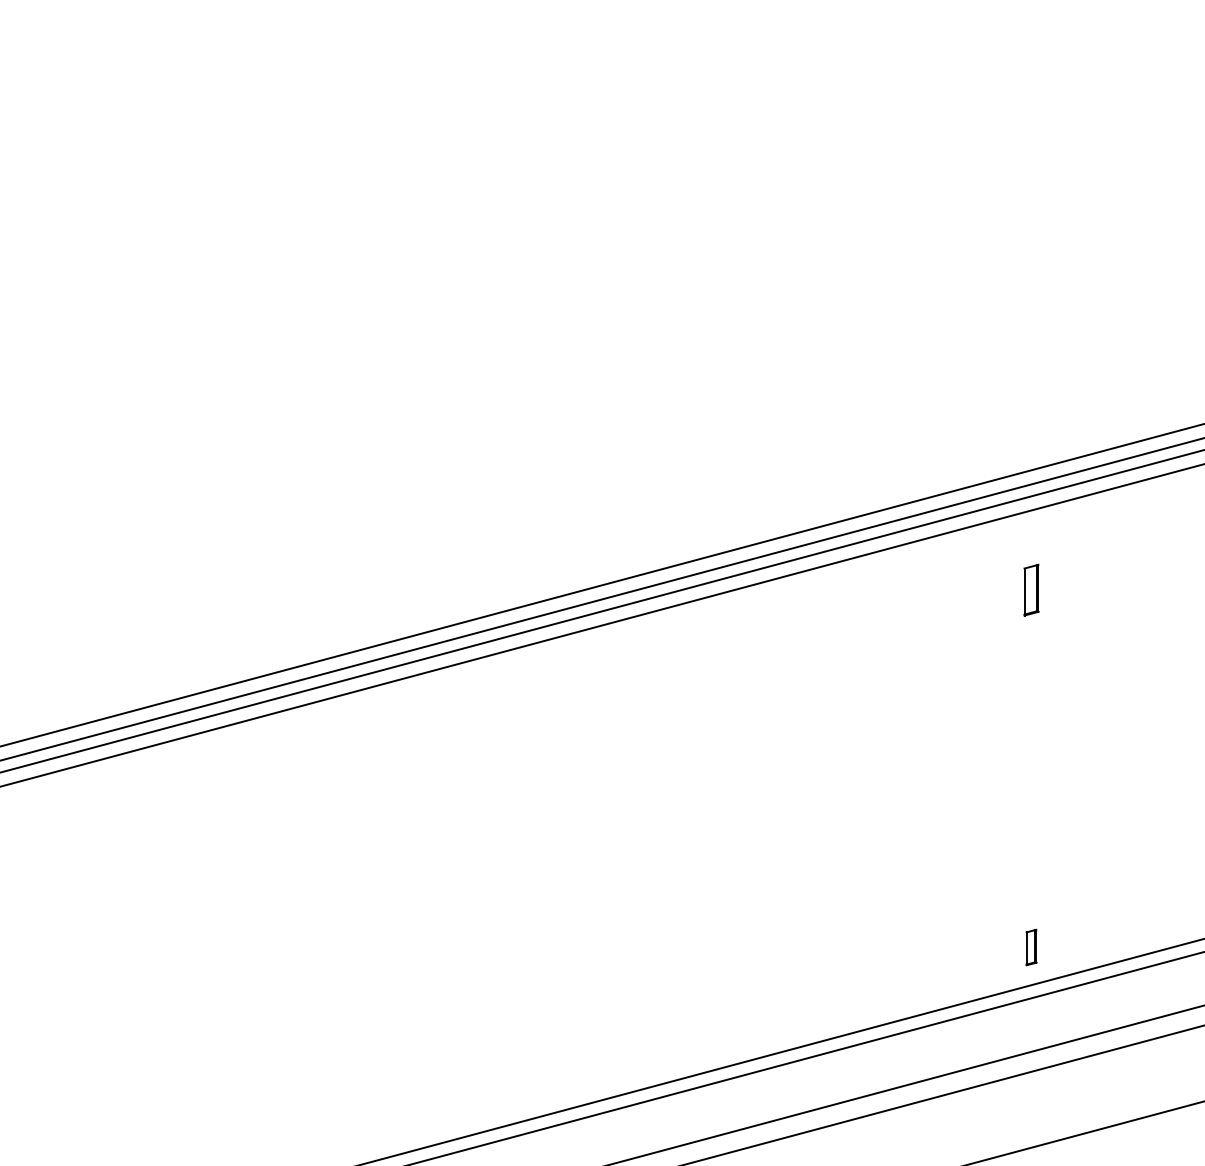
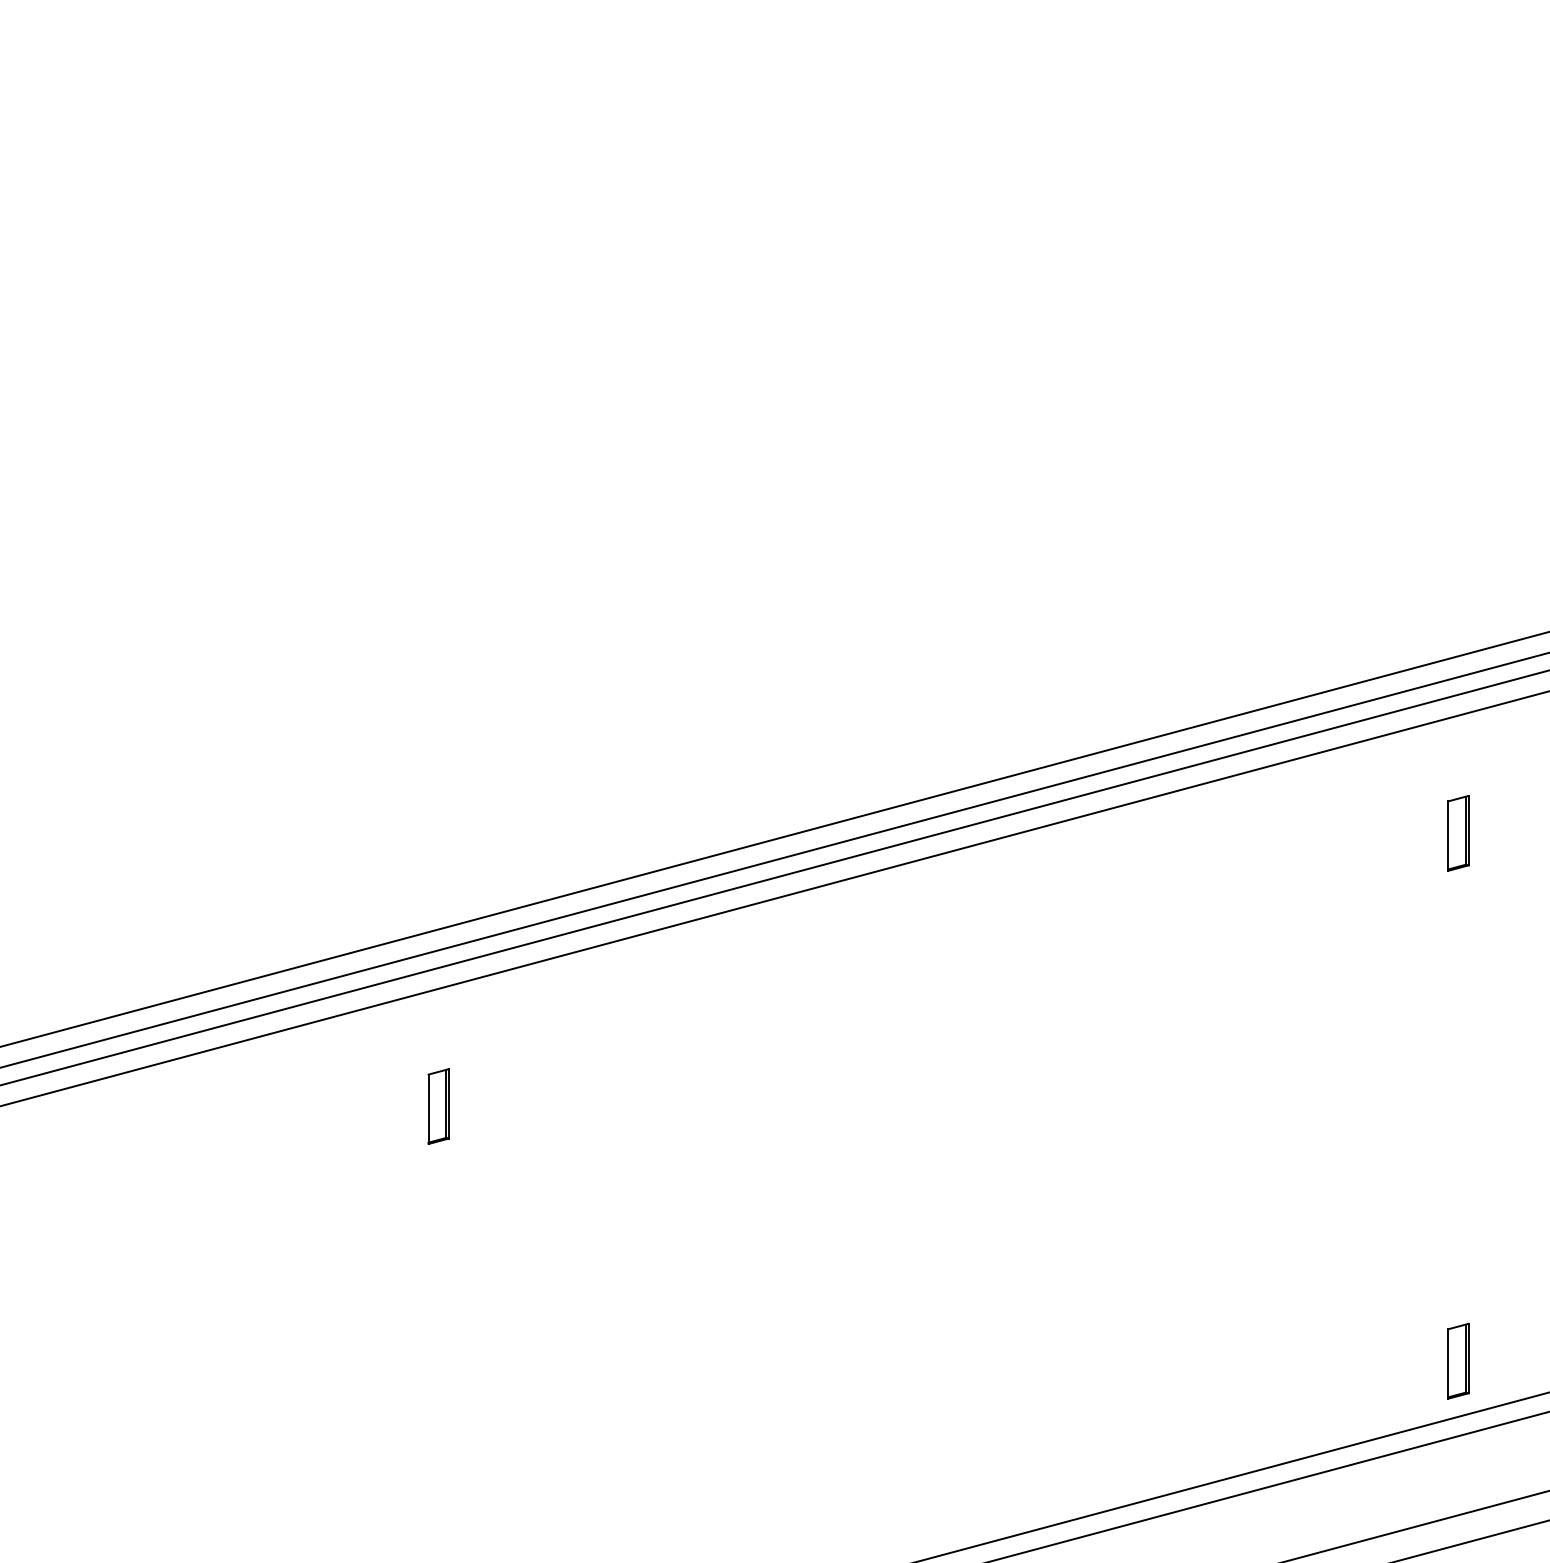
part: (341, 774) -> (439, 1105), added
part: (1031, 947) -> (1458, 1361), size x1.43

